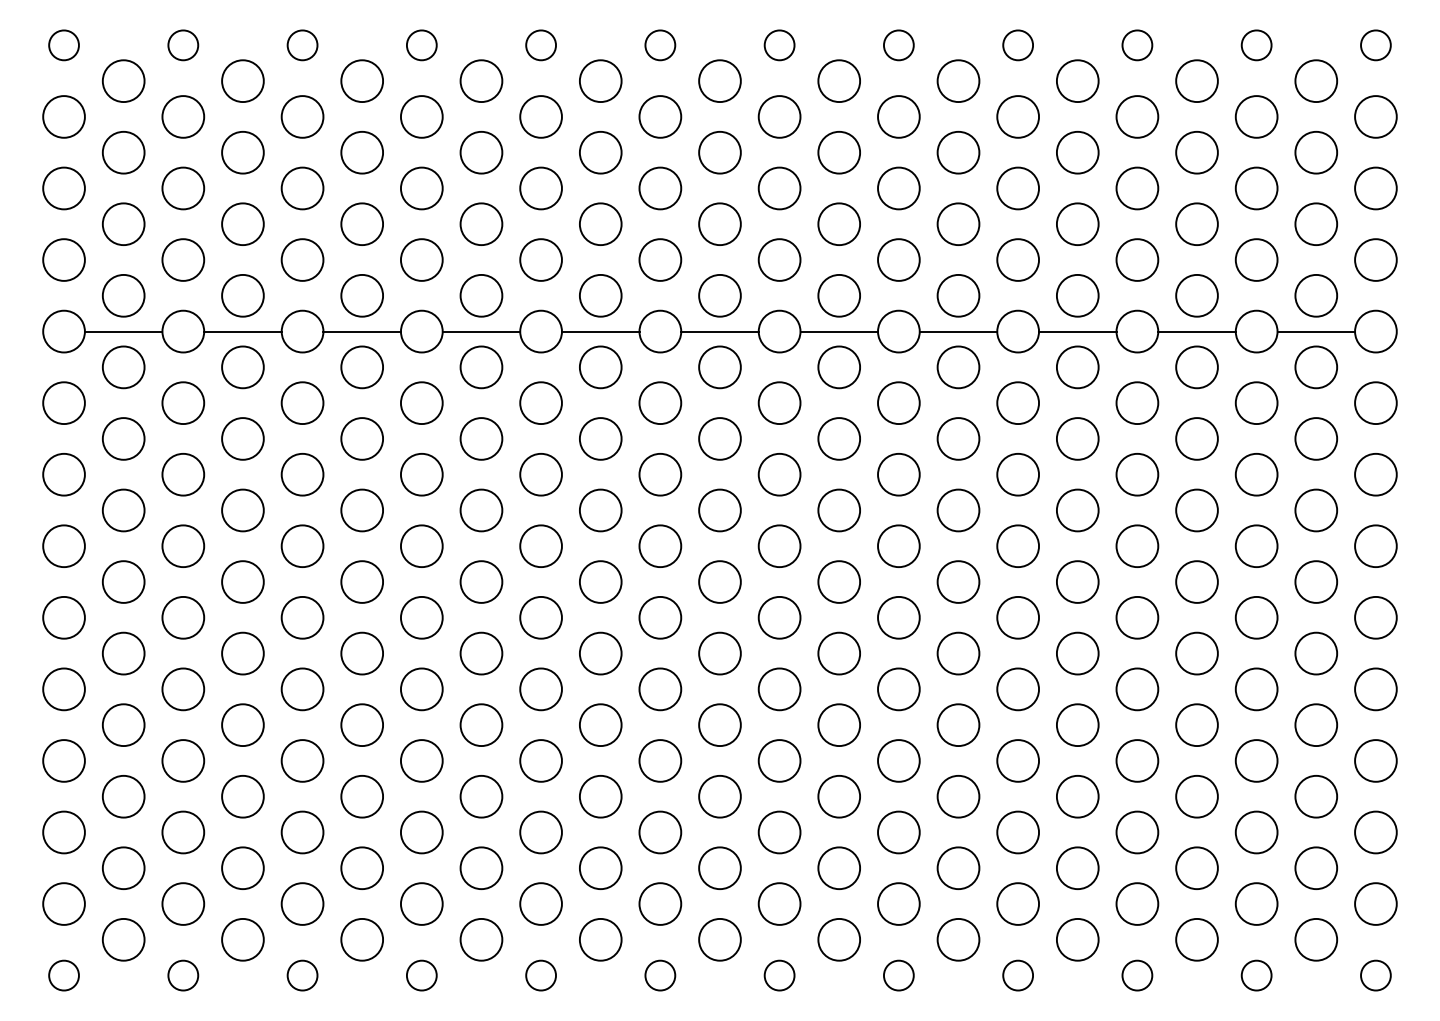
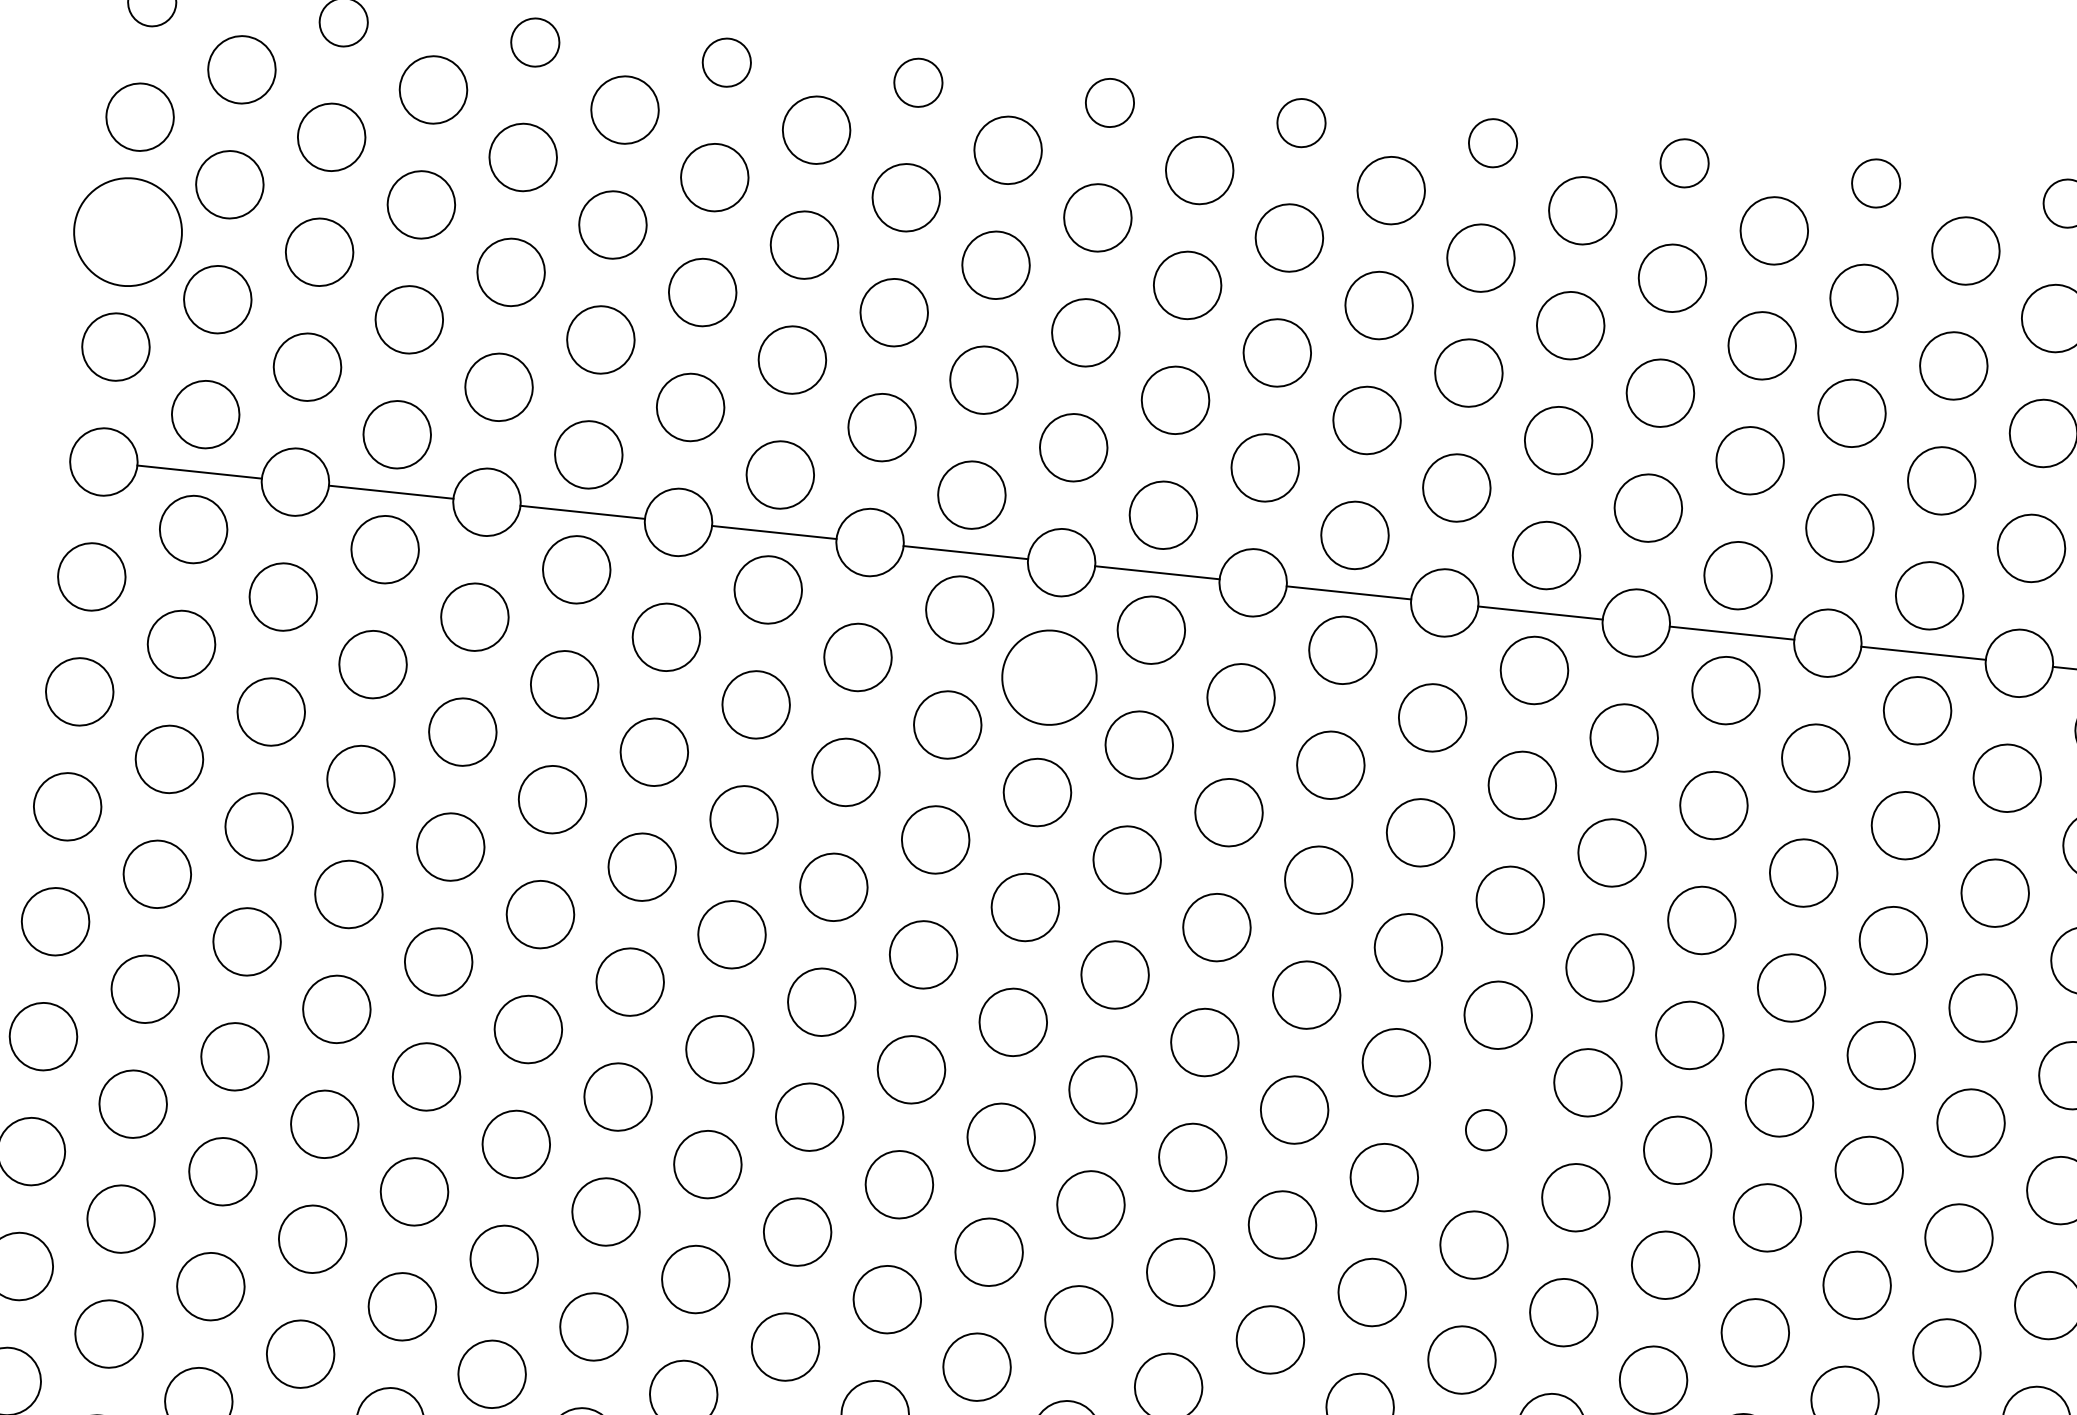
circle: (63, 188) -> (127, 232), size x1.6
circle: (660, 402) -> (1049, 676), size x1.4
circle: (958, 653) -> (1486, 1130), size x0.6

